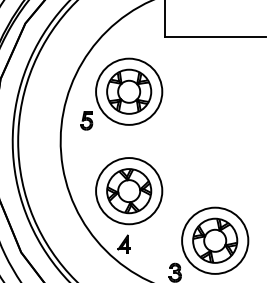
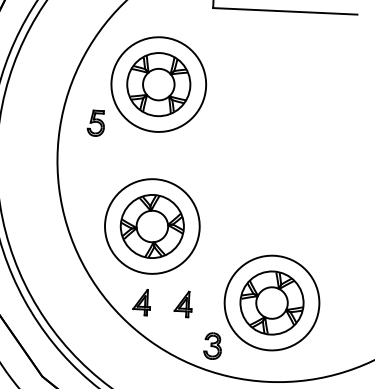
part: (152, 243) -> (182, 302), added

